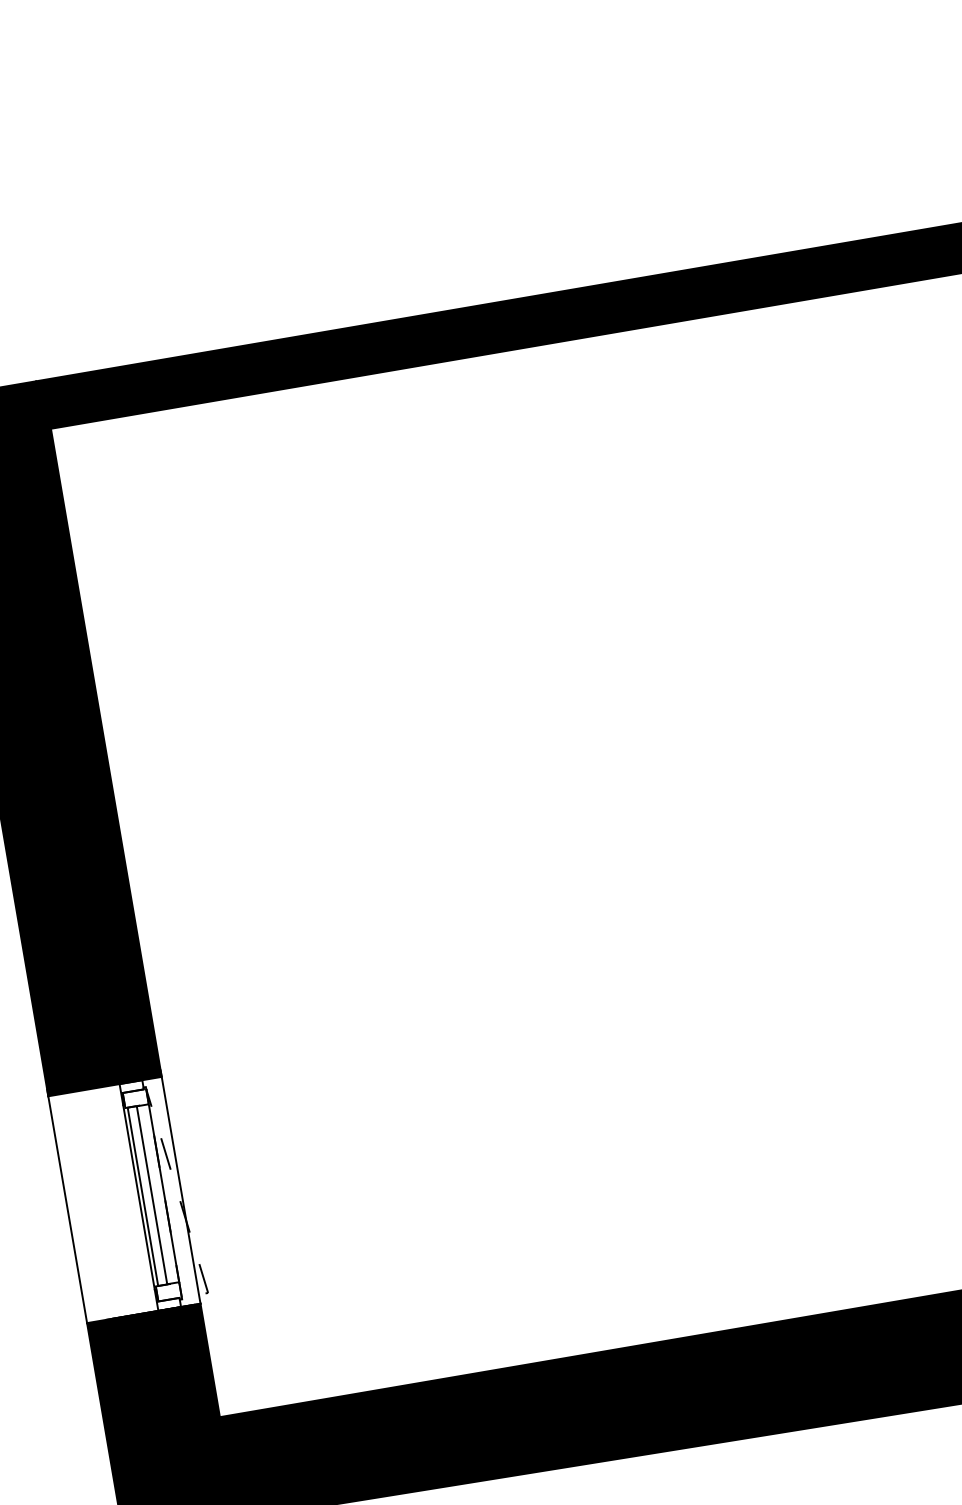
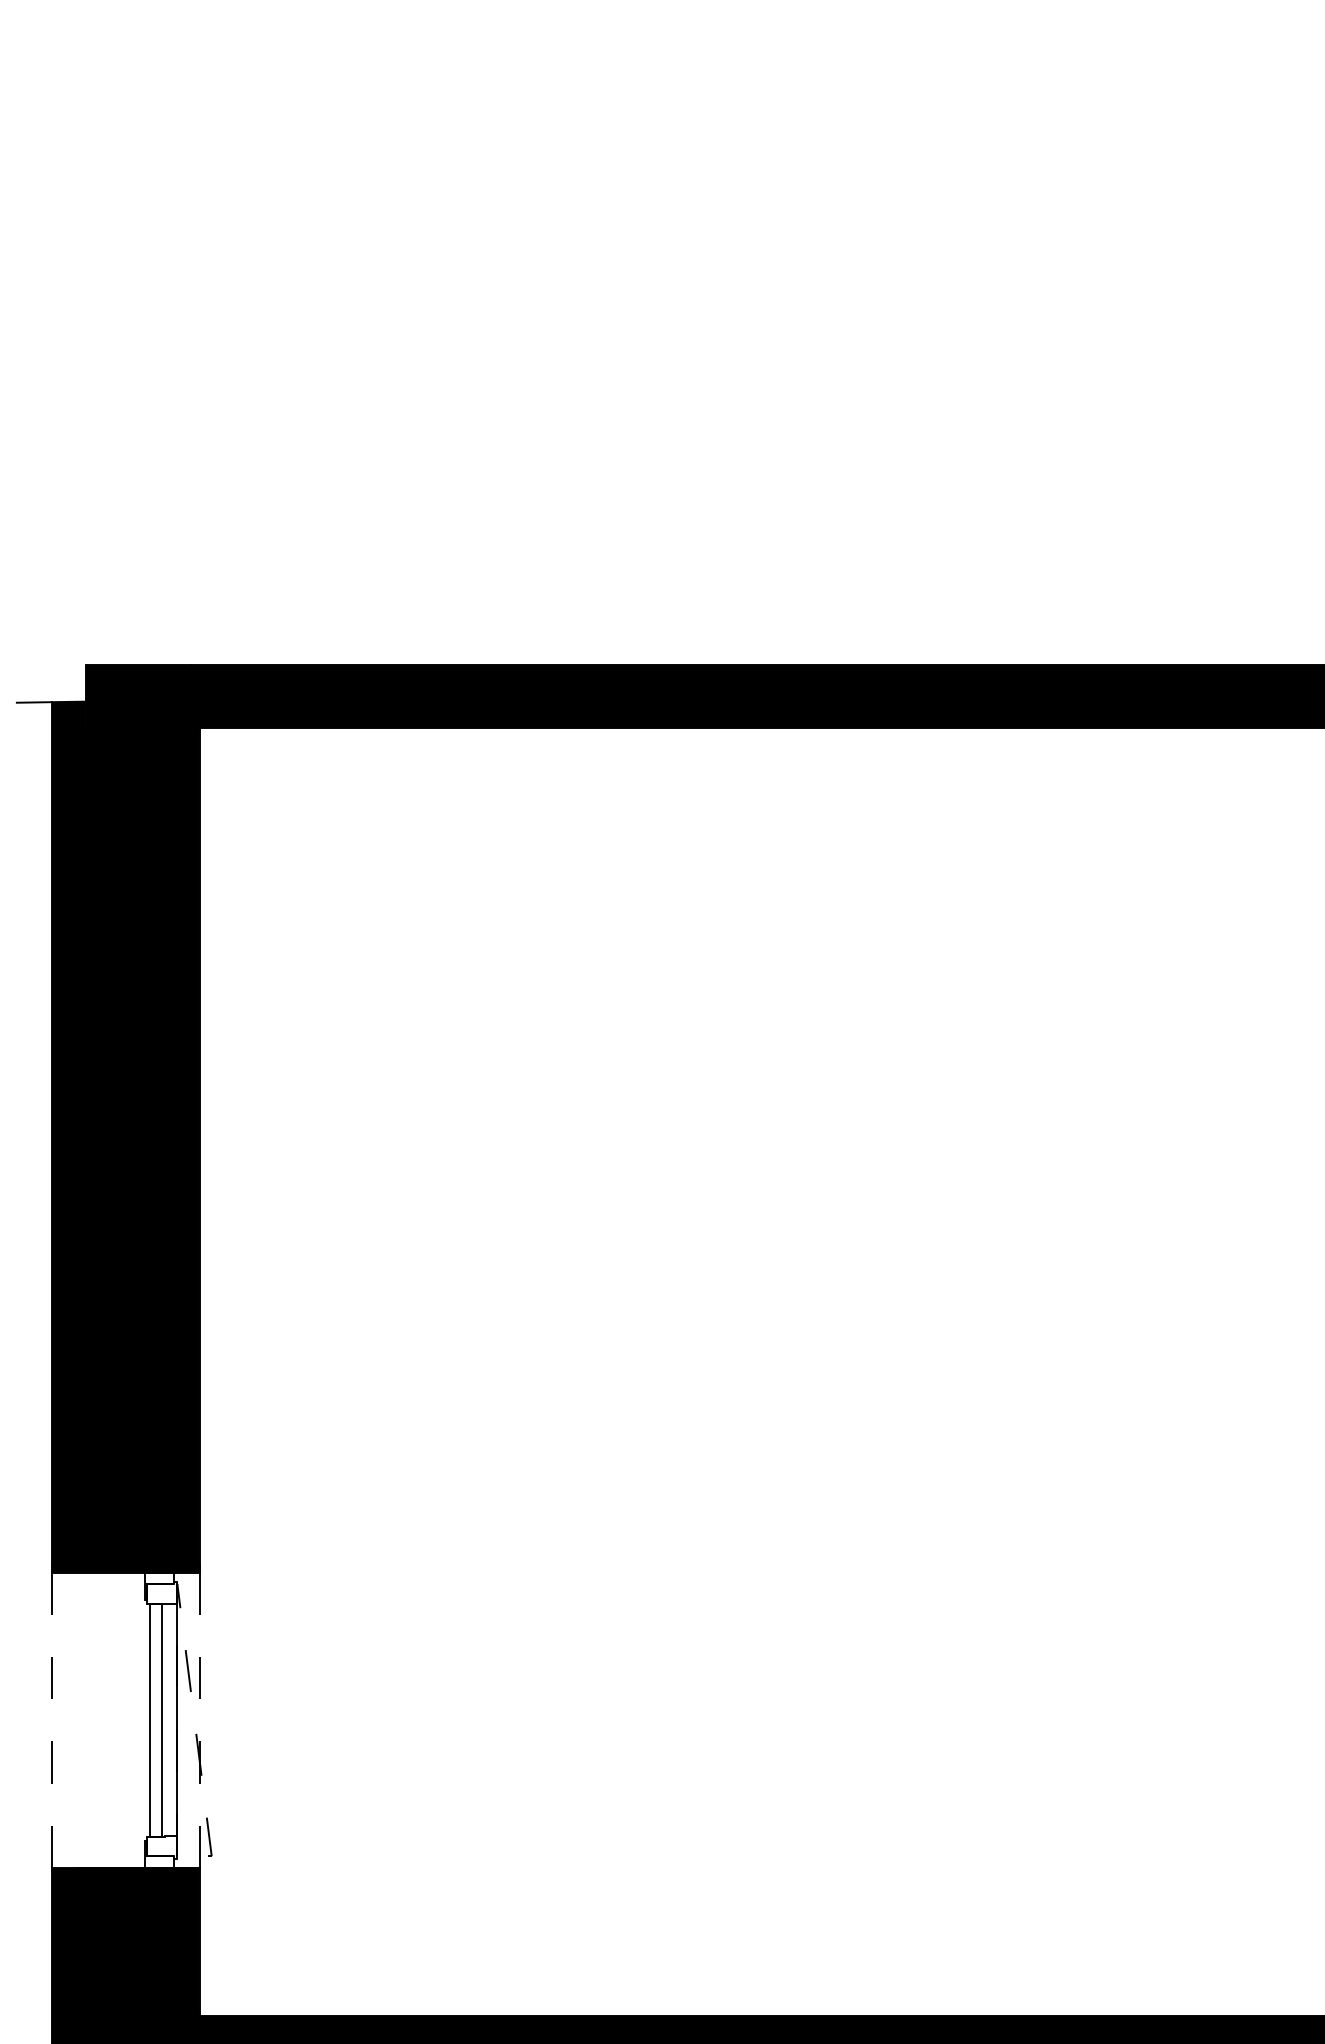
line: (180, 1190) -> (199, 1720), solid -> dashed
line: (138, 1196) -> (144, 1719), removed
line: (67, 1209) -> (51, 1720), solid -> dashed

